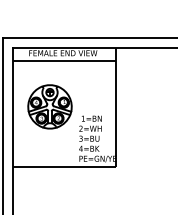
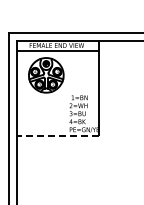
part: (50, 107) -> (46, 75), moved
line: (64, 167) -> (57, 136), solid -> dashed

